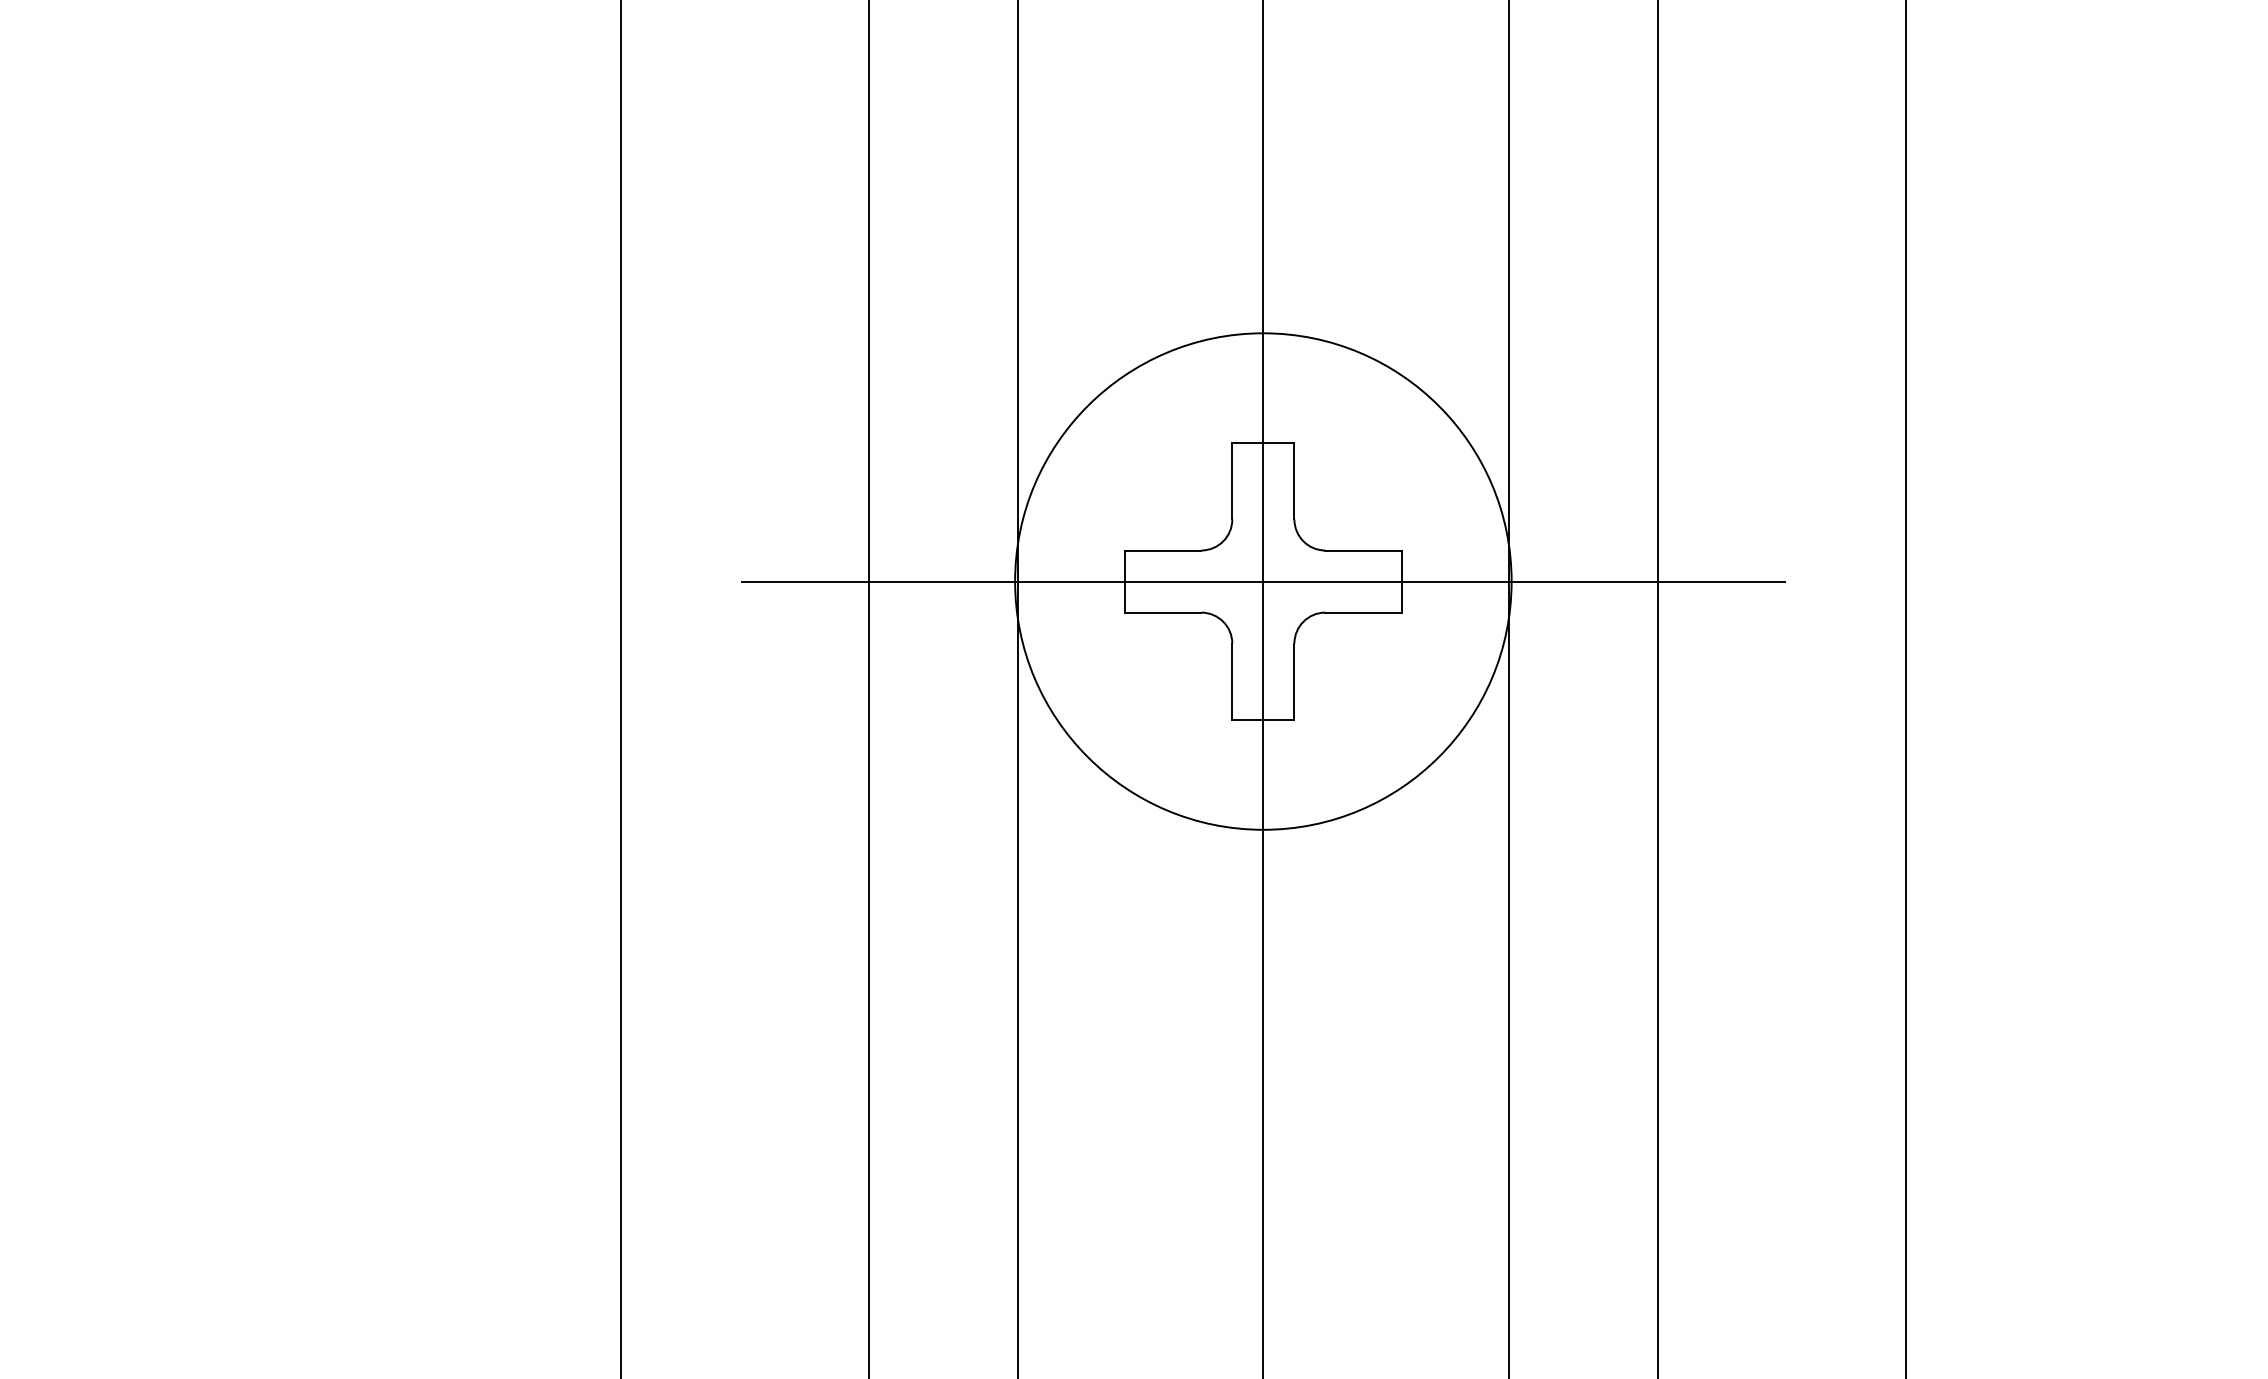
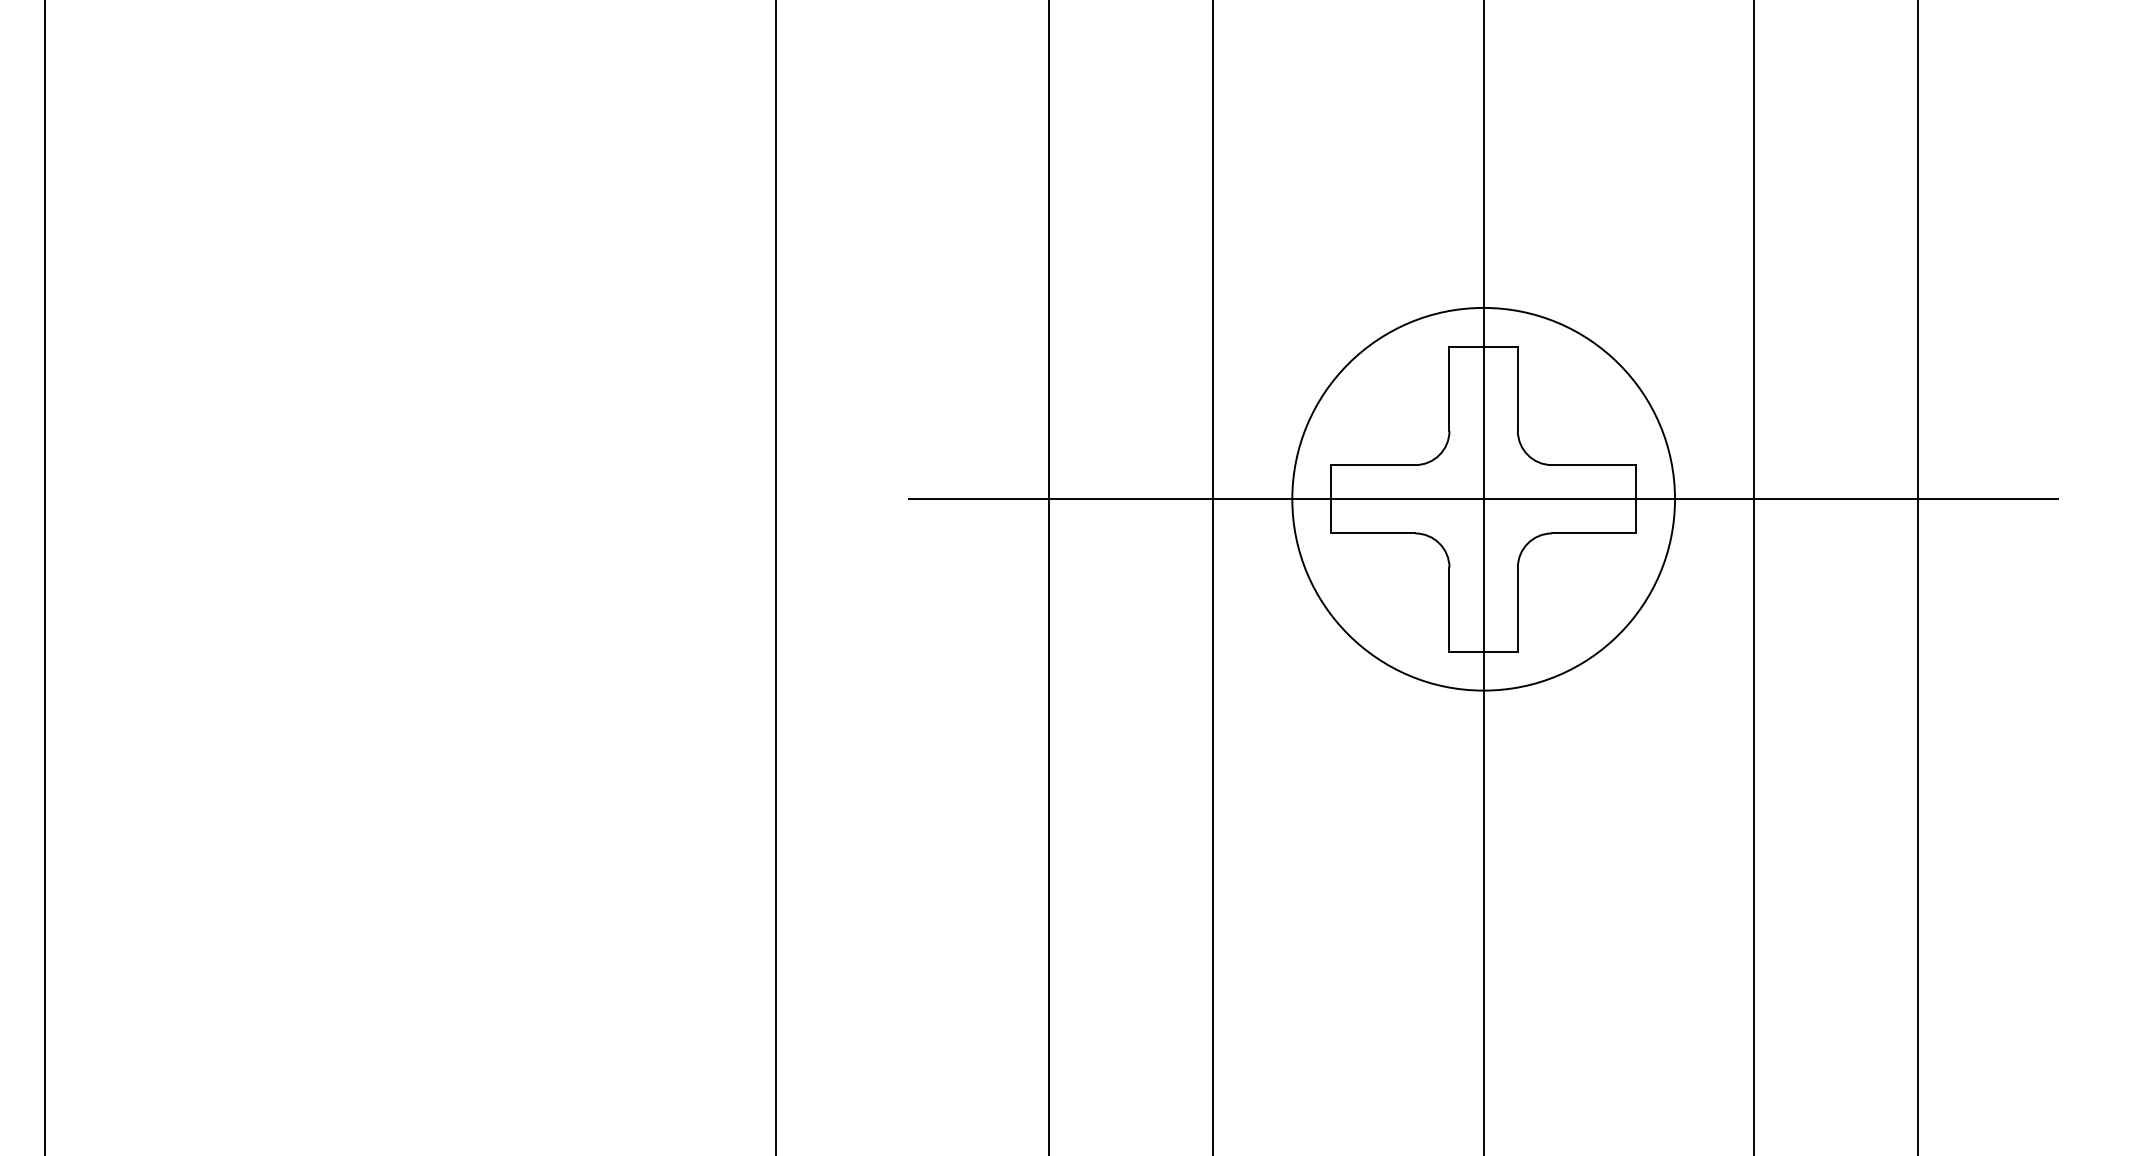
circle: (1263, 581) -> (1483, 499), size x0.7

